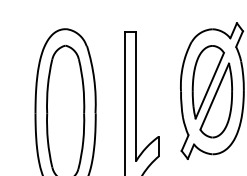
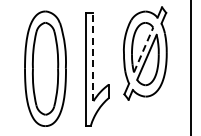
line: (209, 85) -> (143, 49), solid -> dashed
line: (136, 96) -> (93, 57), solid -> dashed

